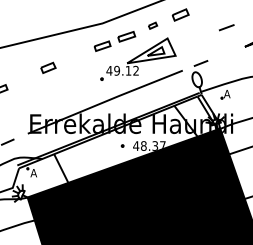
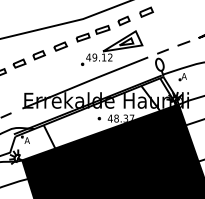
part: (152, 25) -> (123, 20), size x1.67
line: (226, 27) -> (183, 43), moved
part: (74, 57) -> (60, 46), added
part: (24, 78) -> (19, 63), added

